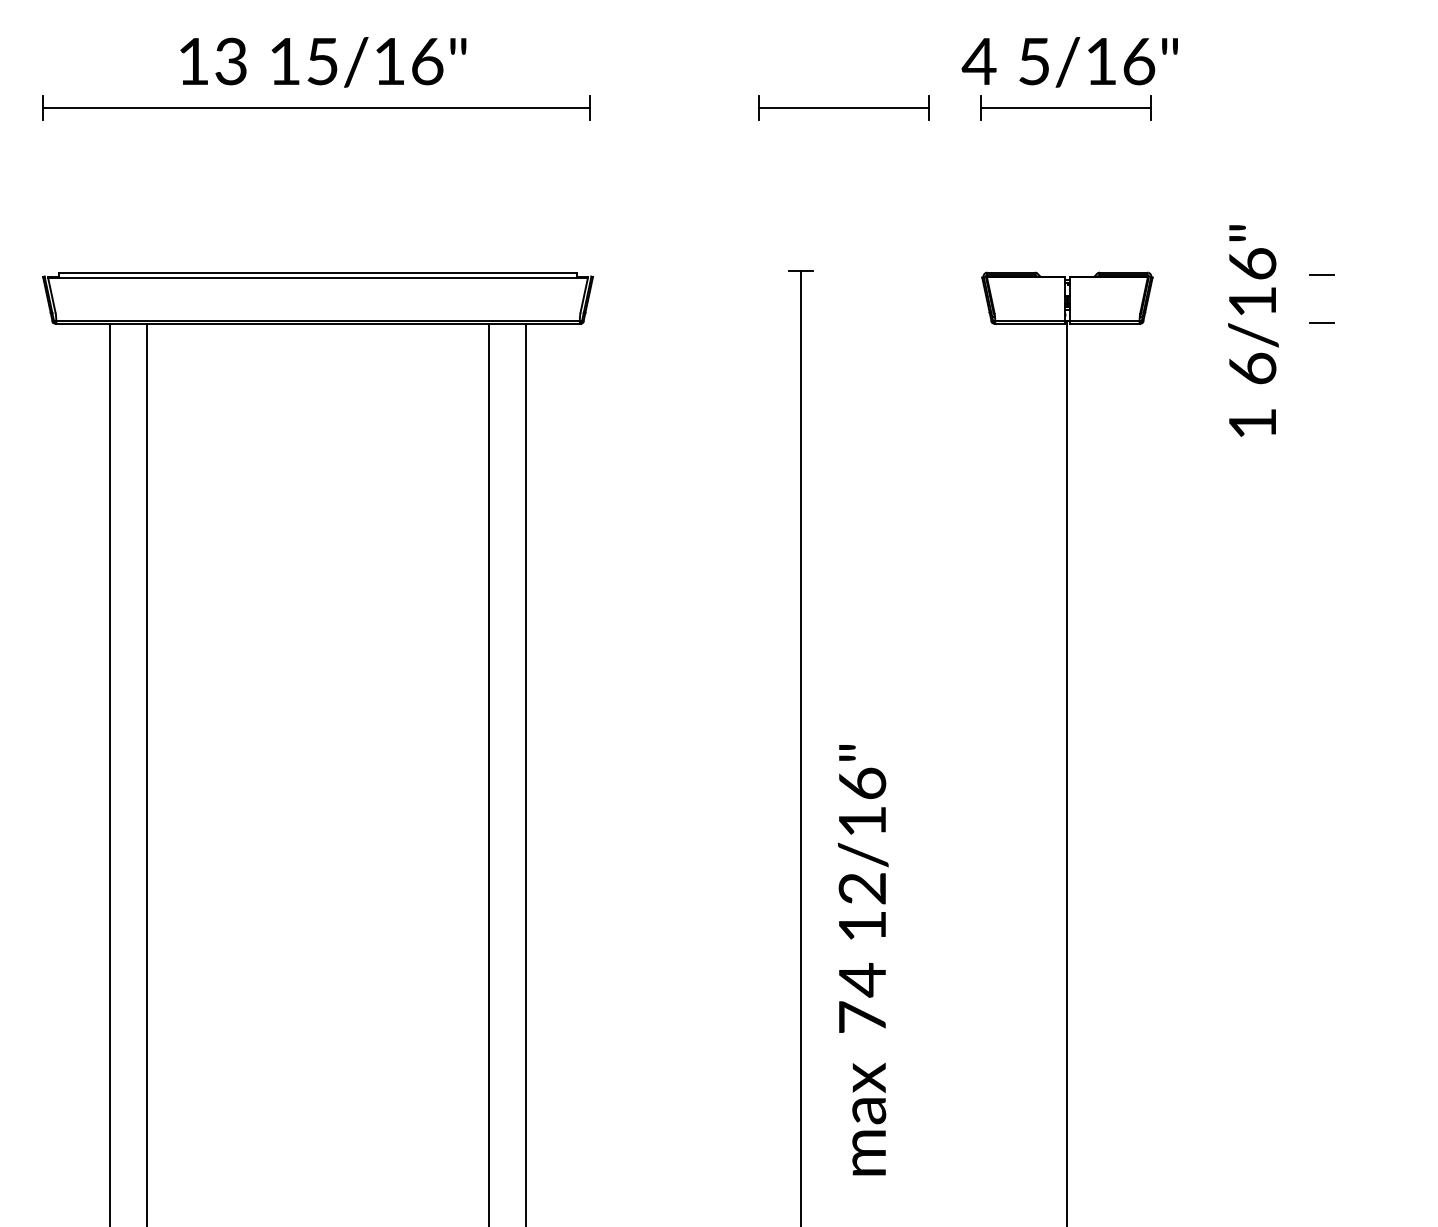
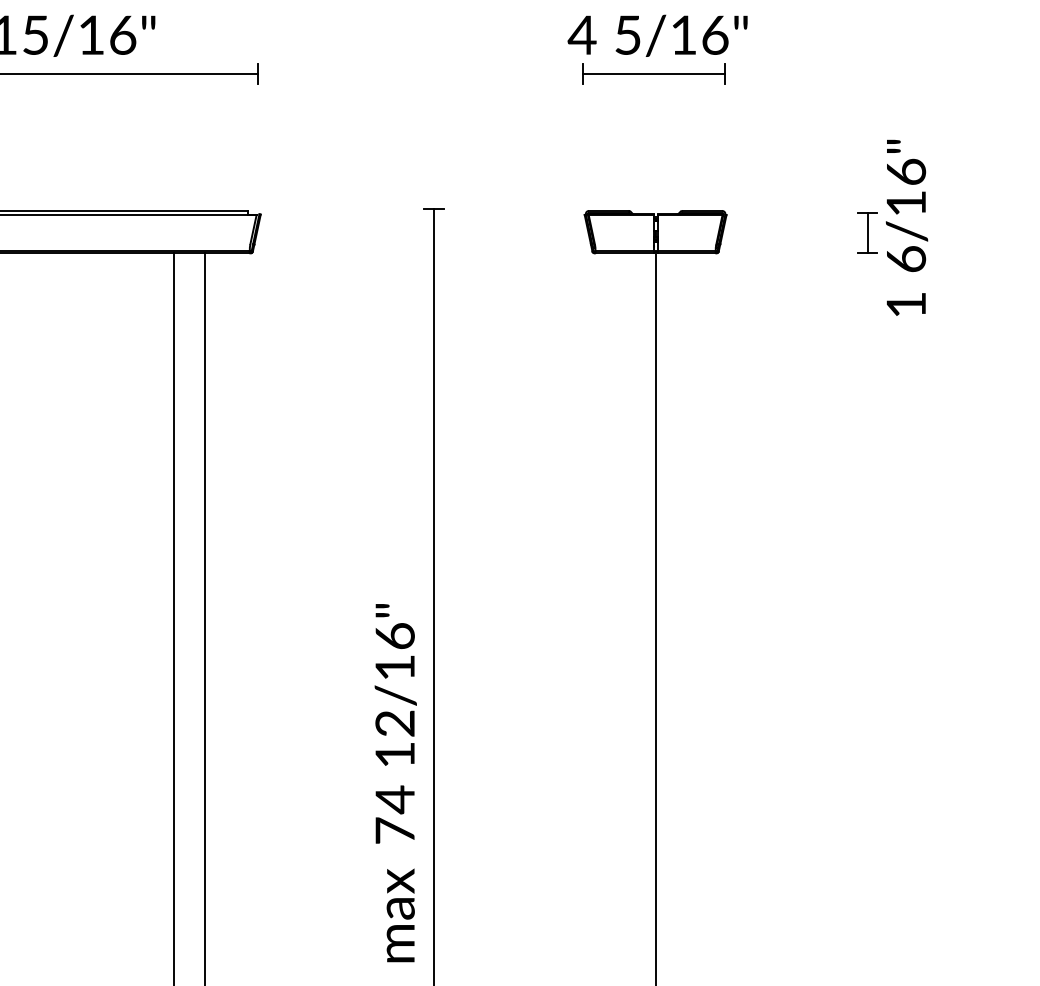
part: (843, 107) -> (469, 73), removed
line: (1322, 299) -> (867, 233), added
text: (1253, 330) -> (907, 227), moved
text: (863, 960) -> (396, 783), moved

